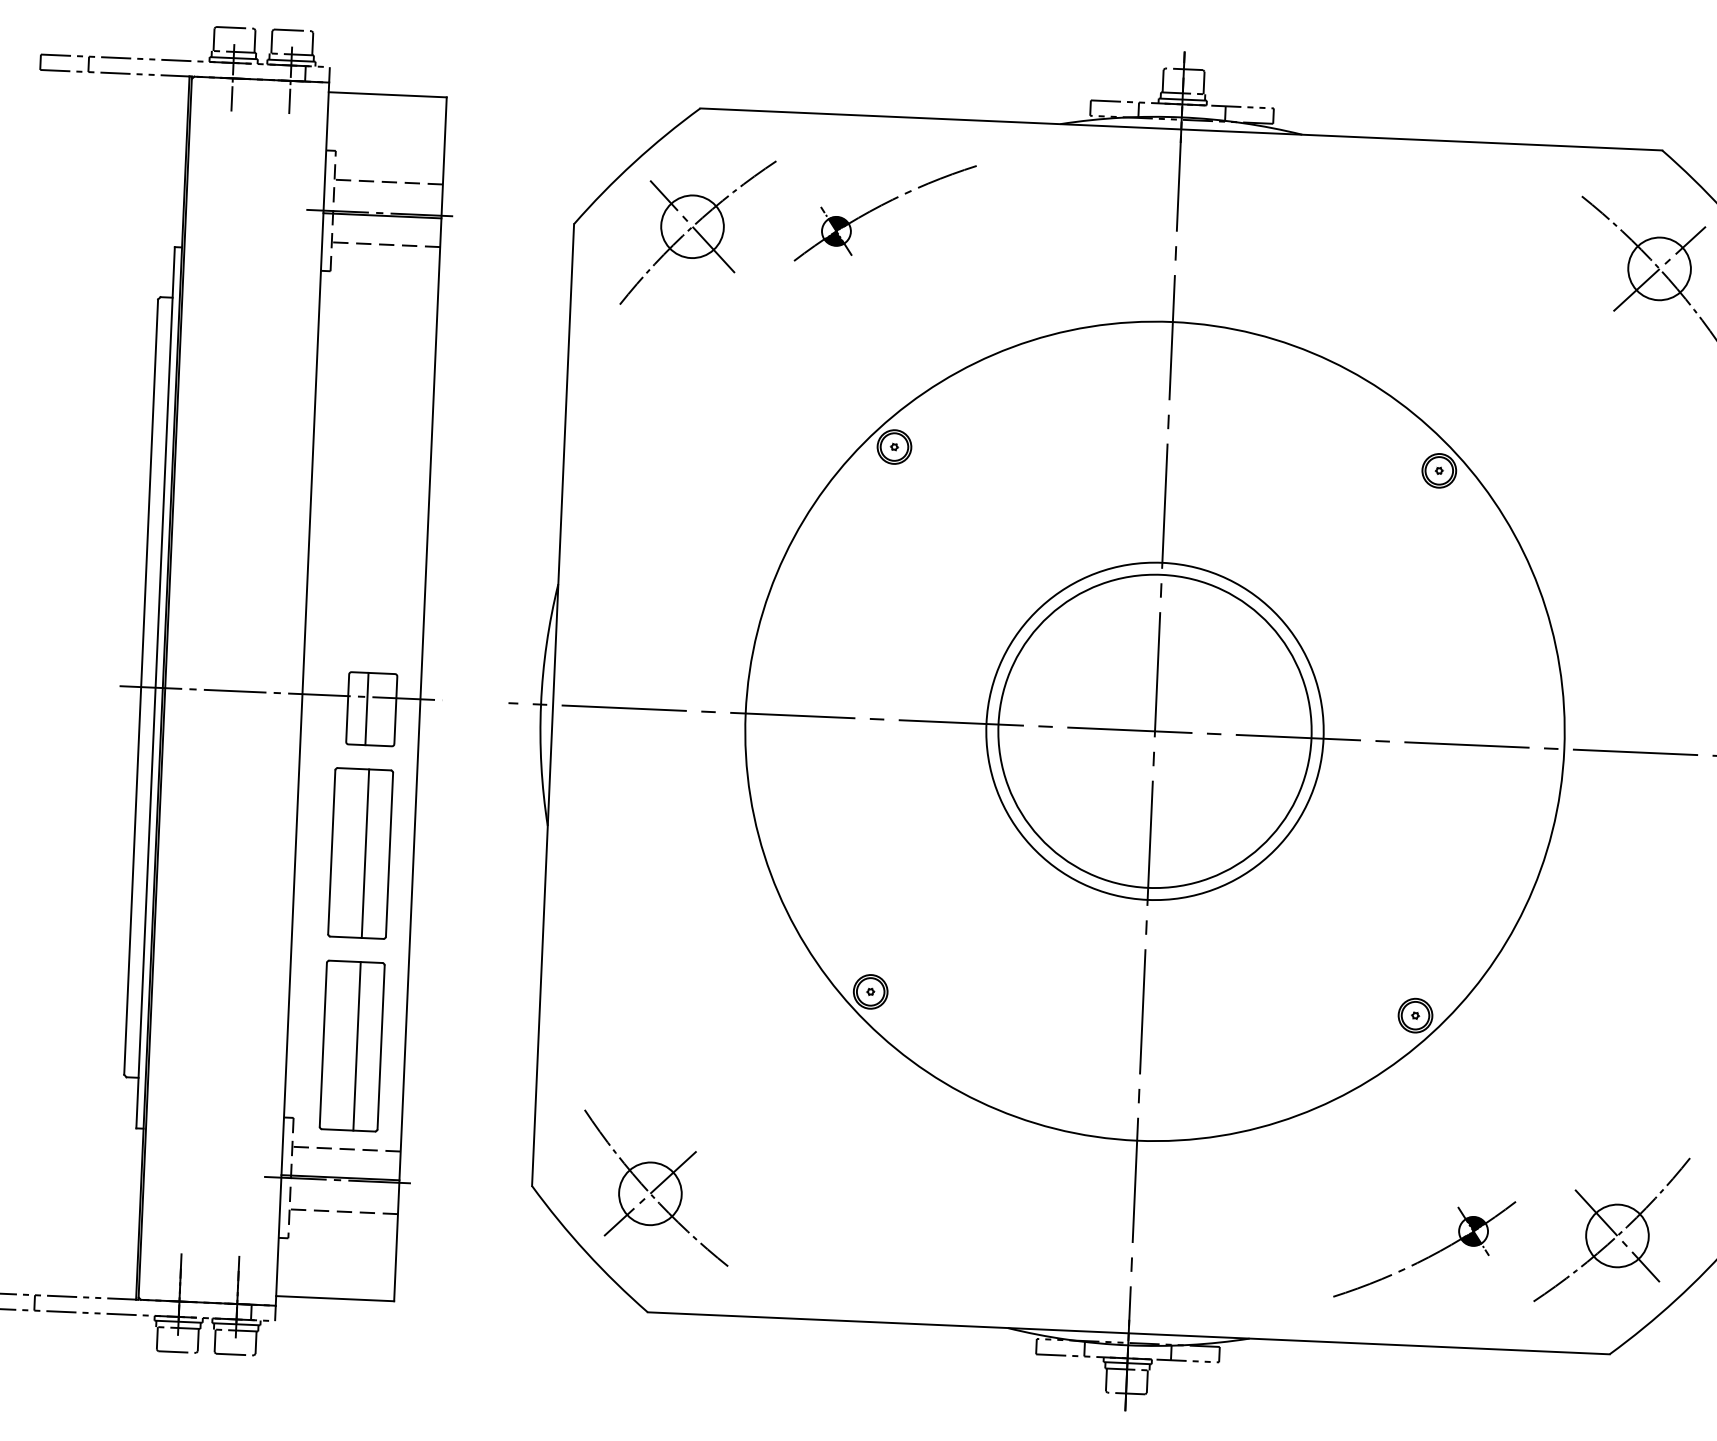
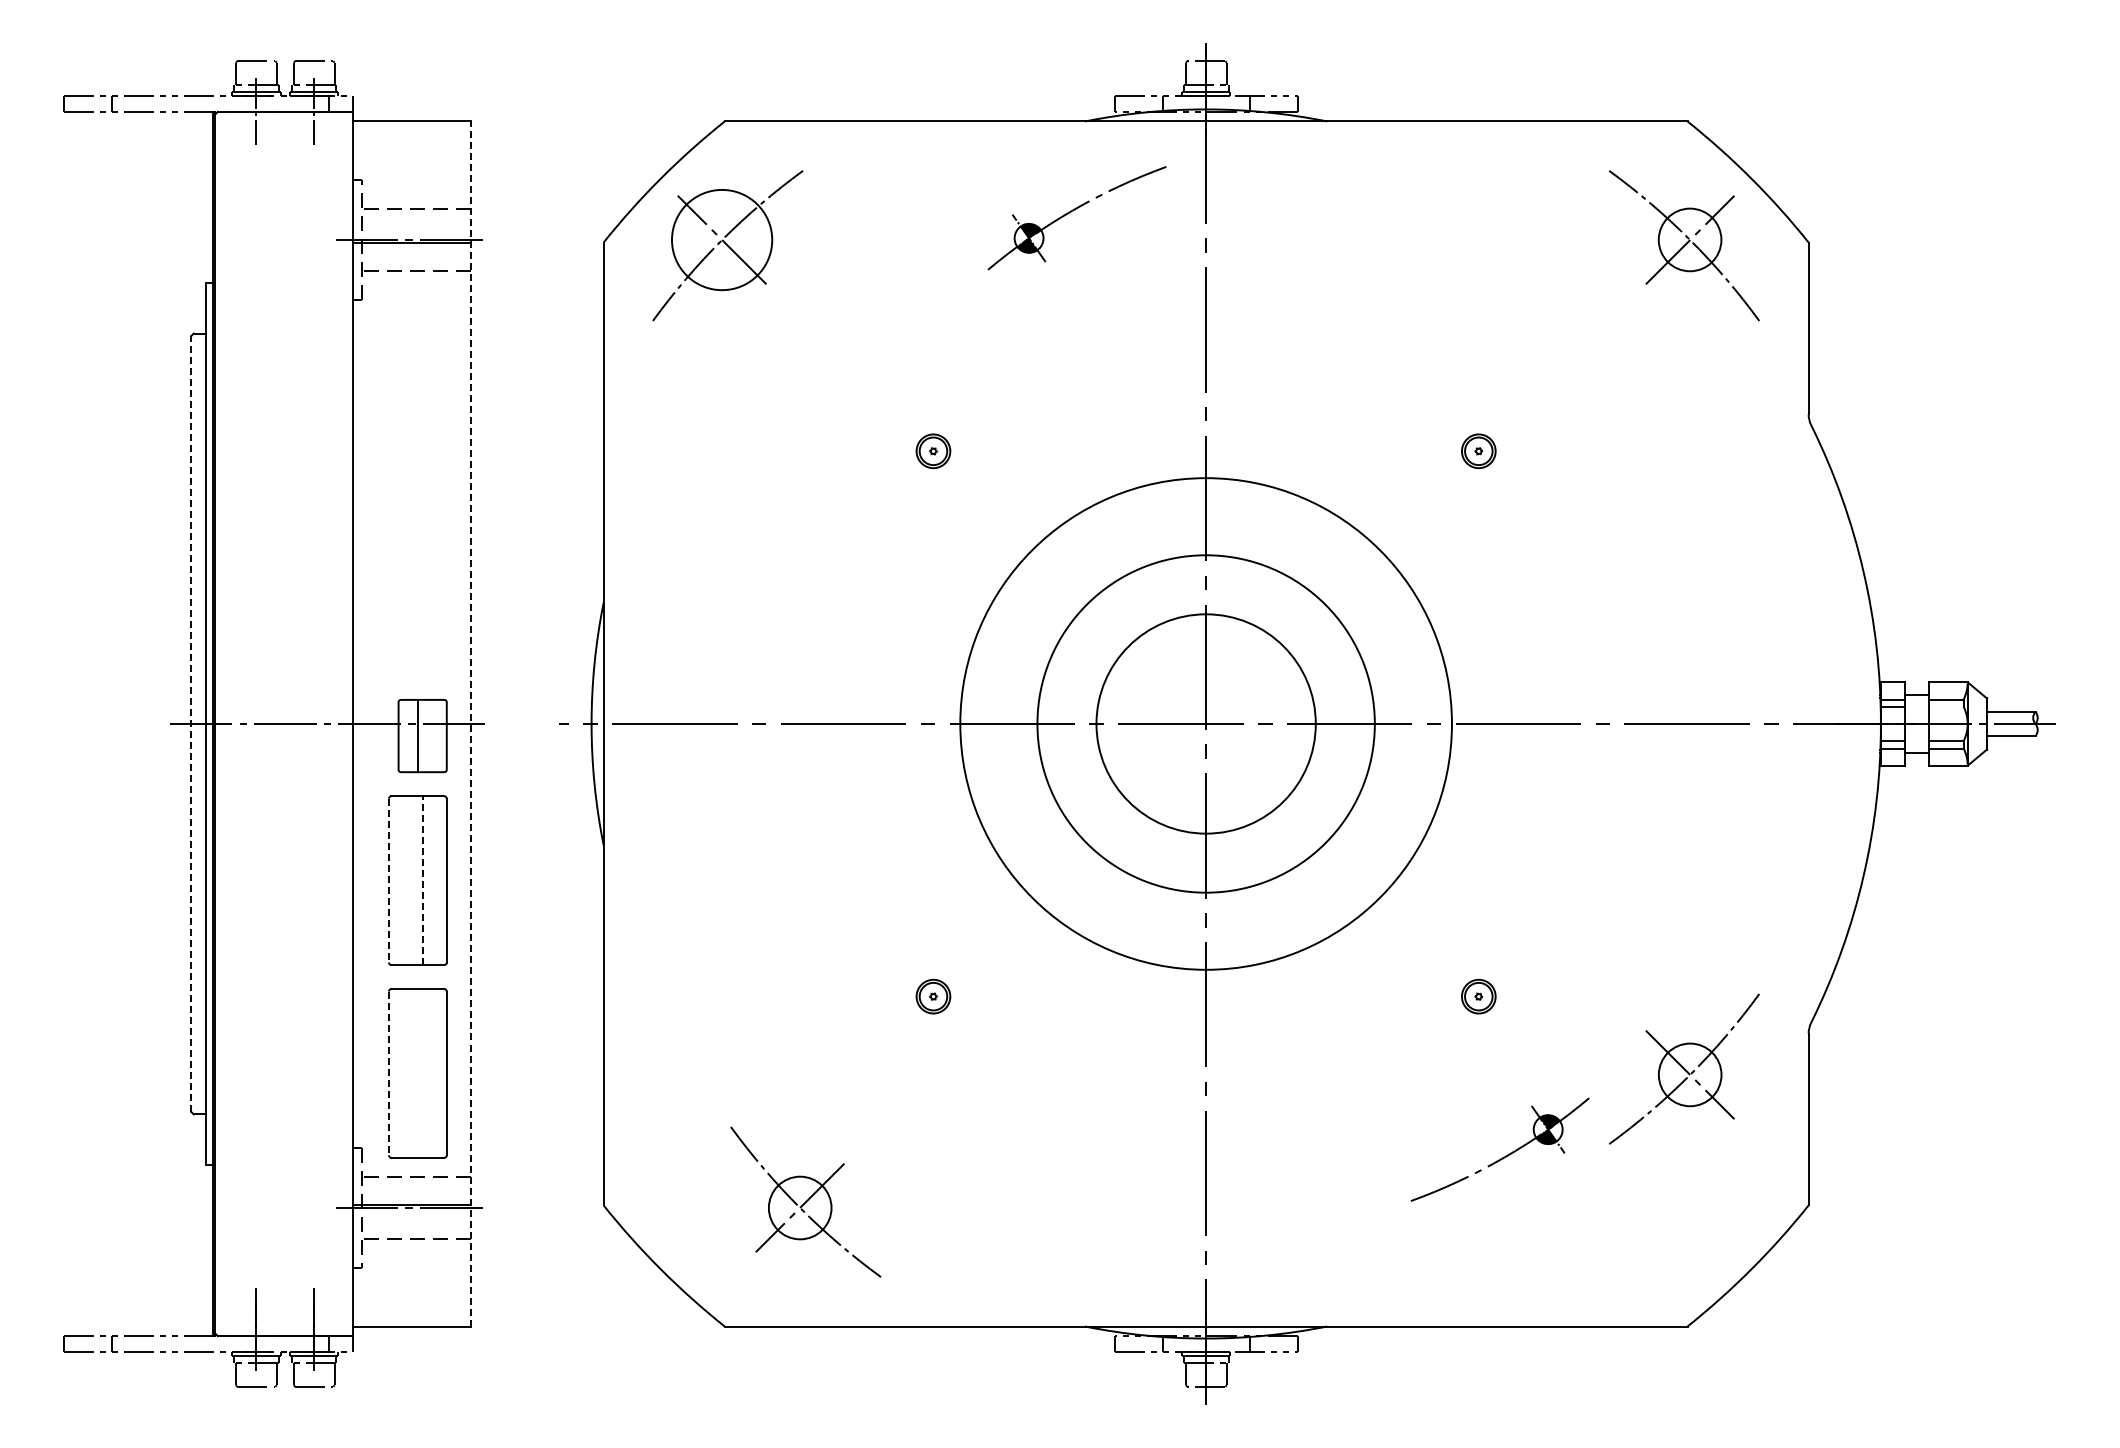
part: (882, 206) -> (1073, 211), moved
circle: (691, 226) -> (721, 239), size x1.6
line: (141, 686) -> (191, 723), solid -> dashed
line: (420, 698) -> (470, 723), solid -> dashed
circle: (1154, 730) -> (1205, 723), size x0.6
circle: (1154, 730) -> (1205, 723), size x0.7
line: (331, 852) -> (388, 880), solid -> dashed
line: (365, 853) -> (422, 880), solid -> dashed
line: (322, 1044) -> (388, 1073), solid -> dashed
line: (356, 1046) -> (422, 1073), removed
part: (655, 1187) -> (805, 1201), moved
part: (1612, 1229) -> (1684, 1068), moved
part: (1429, 1255) -> (1505, 1155), moved

